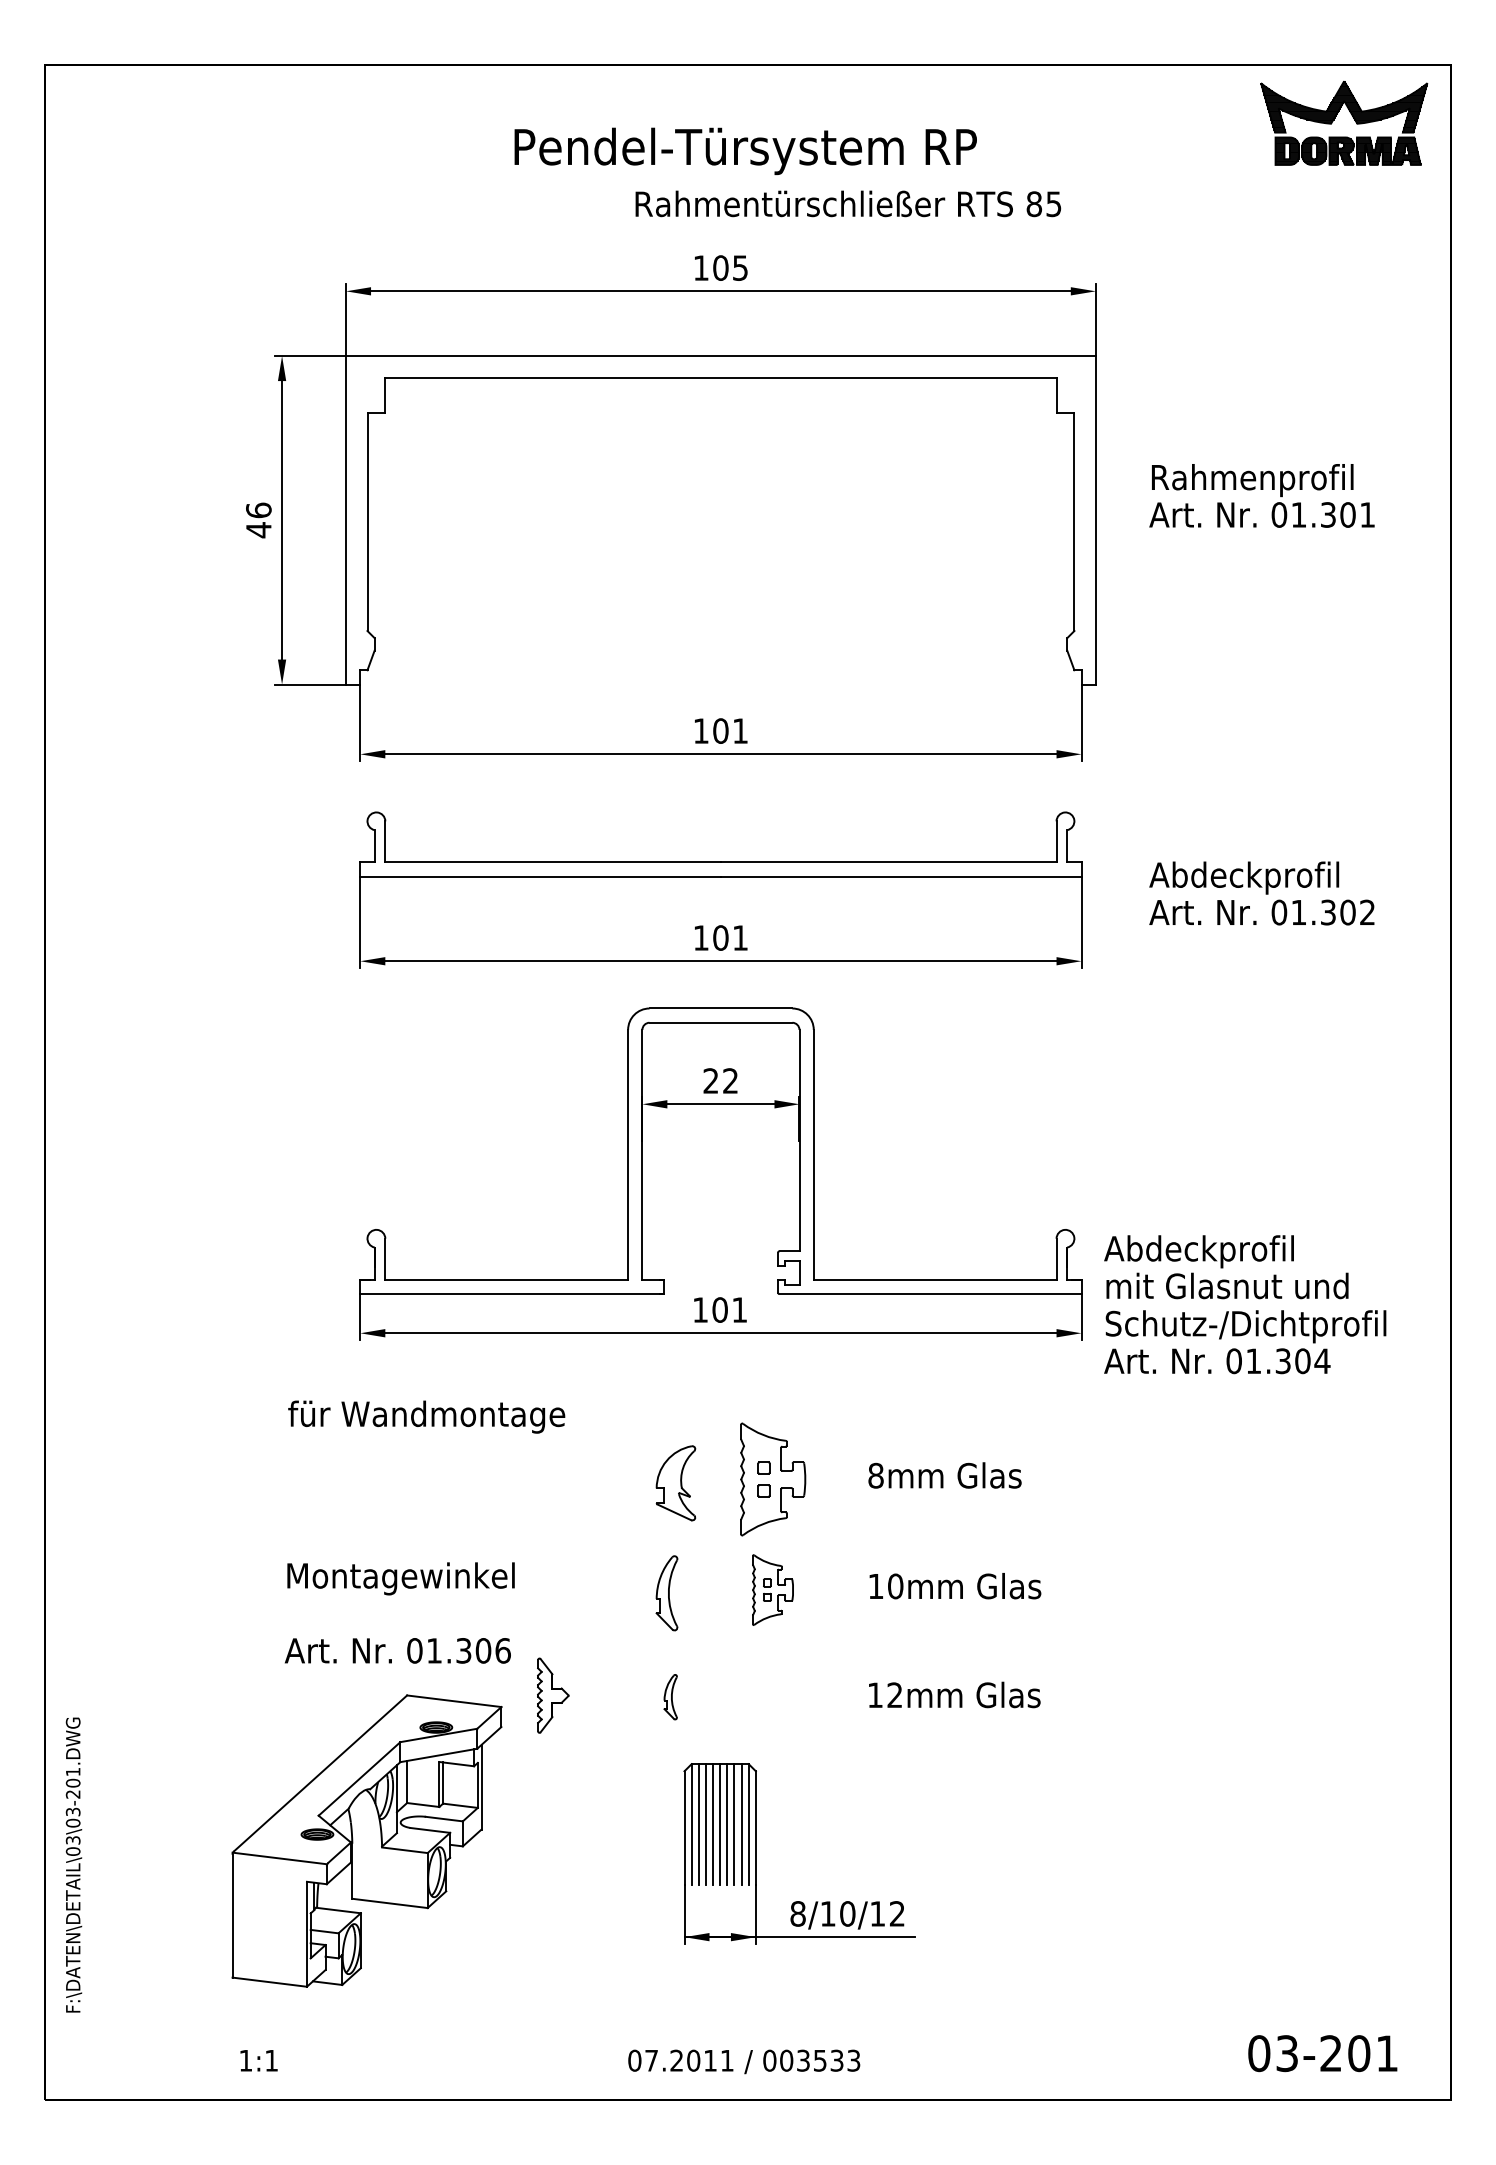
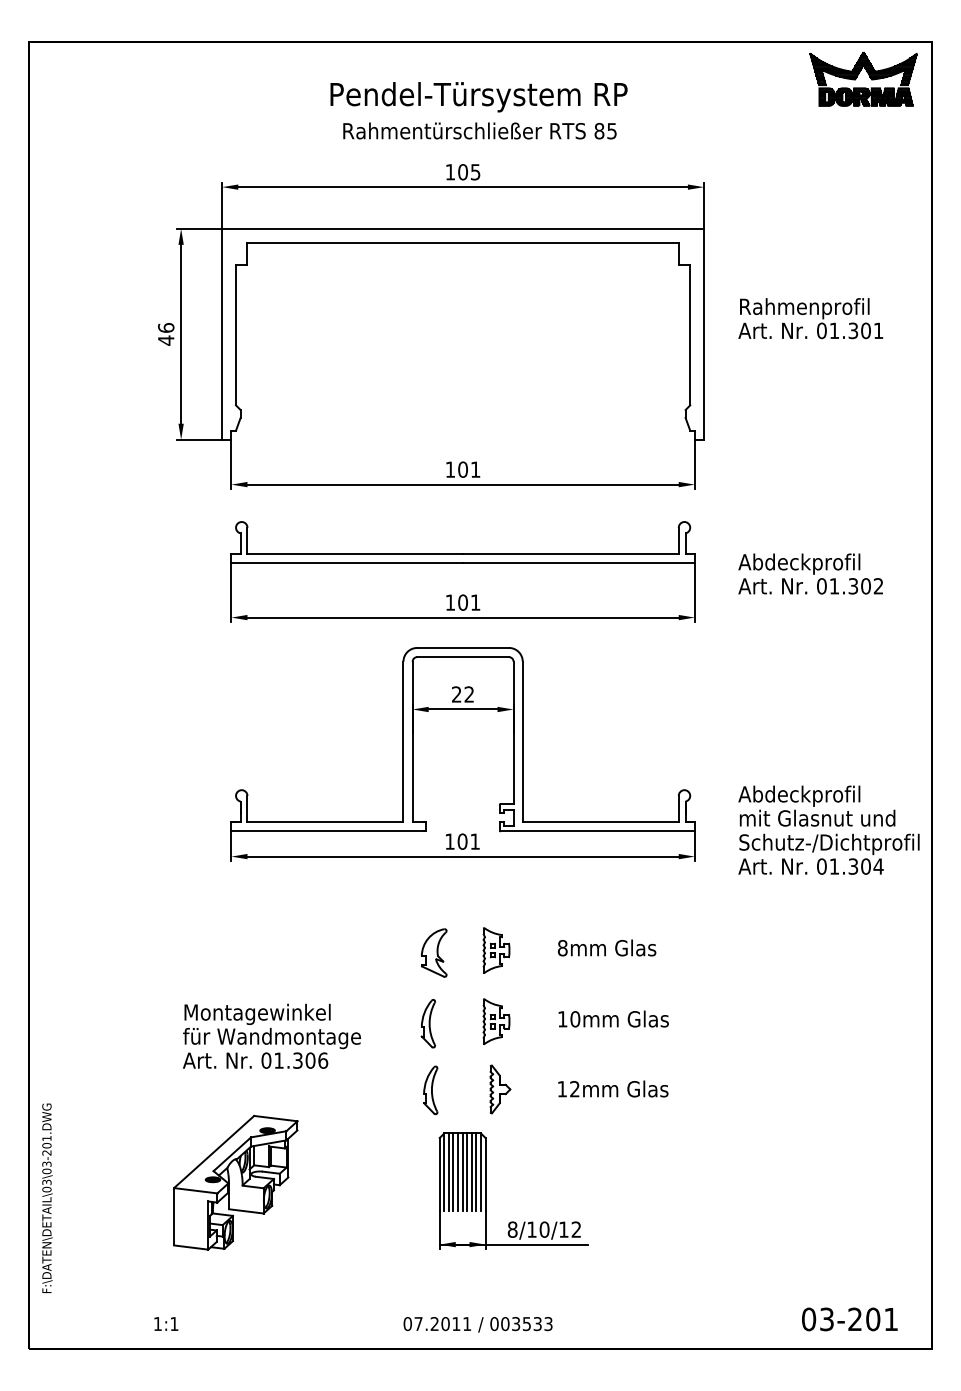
text: (847, 203) -> (479, 130), moved
text: (1244, 1303) -> (828, 829), moved
text: (425, 1417) -> (271, 1038), moved
part: (772, 1479) -> (496, 950), size x0.62
part: (553, 1695) -> (500, 1089), moved
part: (670, 1697) -> (430, 1090), size x1.67
part: (366, 1840) -> (235, 1182), size x0.71

